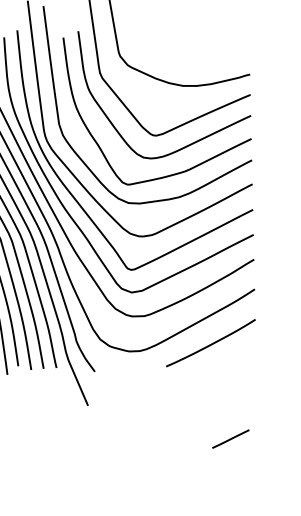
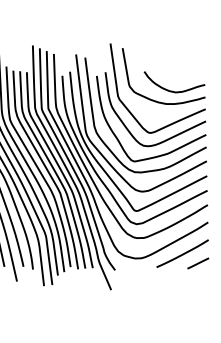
curve: (193, 62) -> (172, 90), added
line: (231, 439) -> (198, 263), moved

